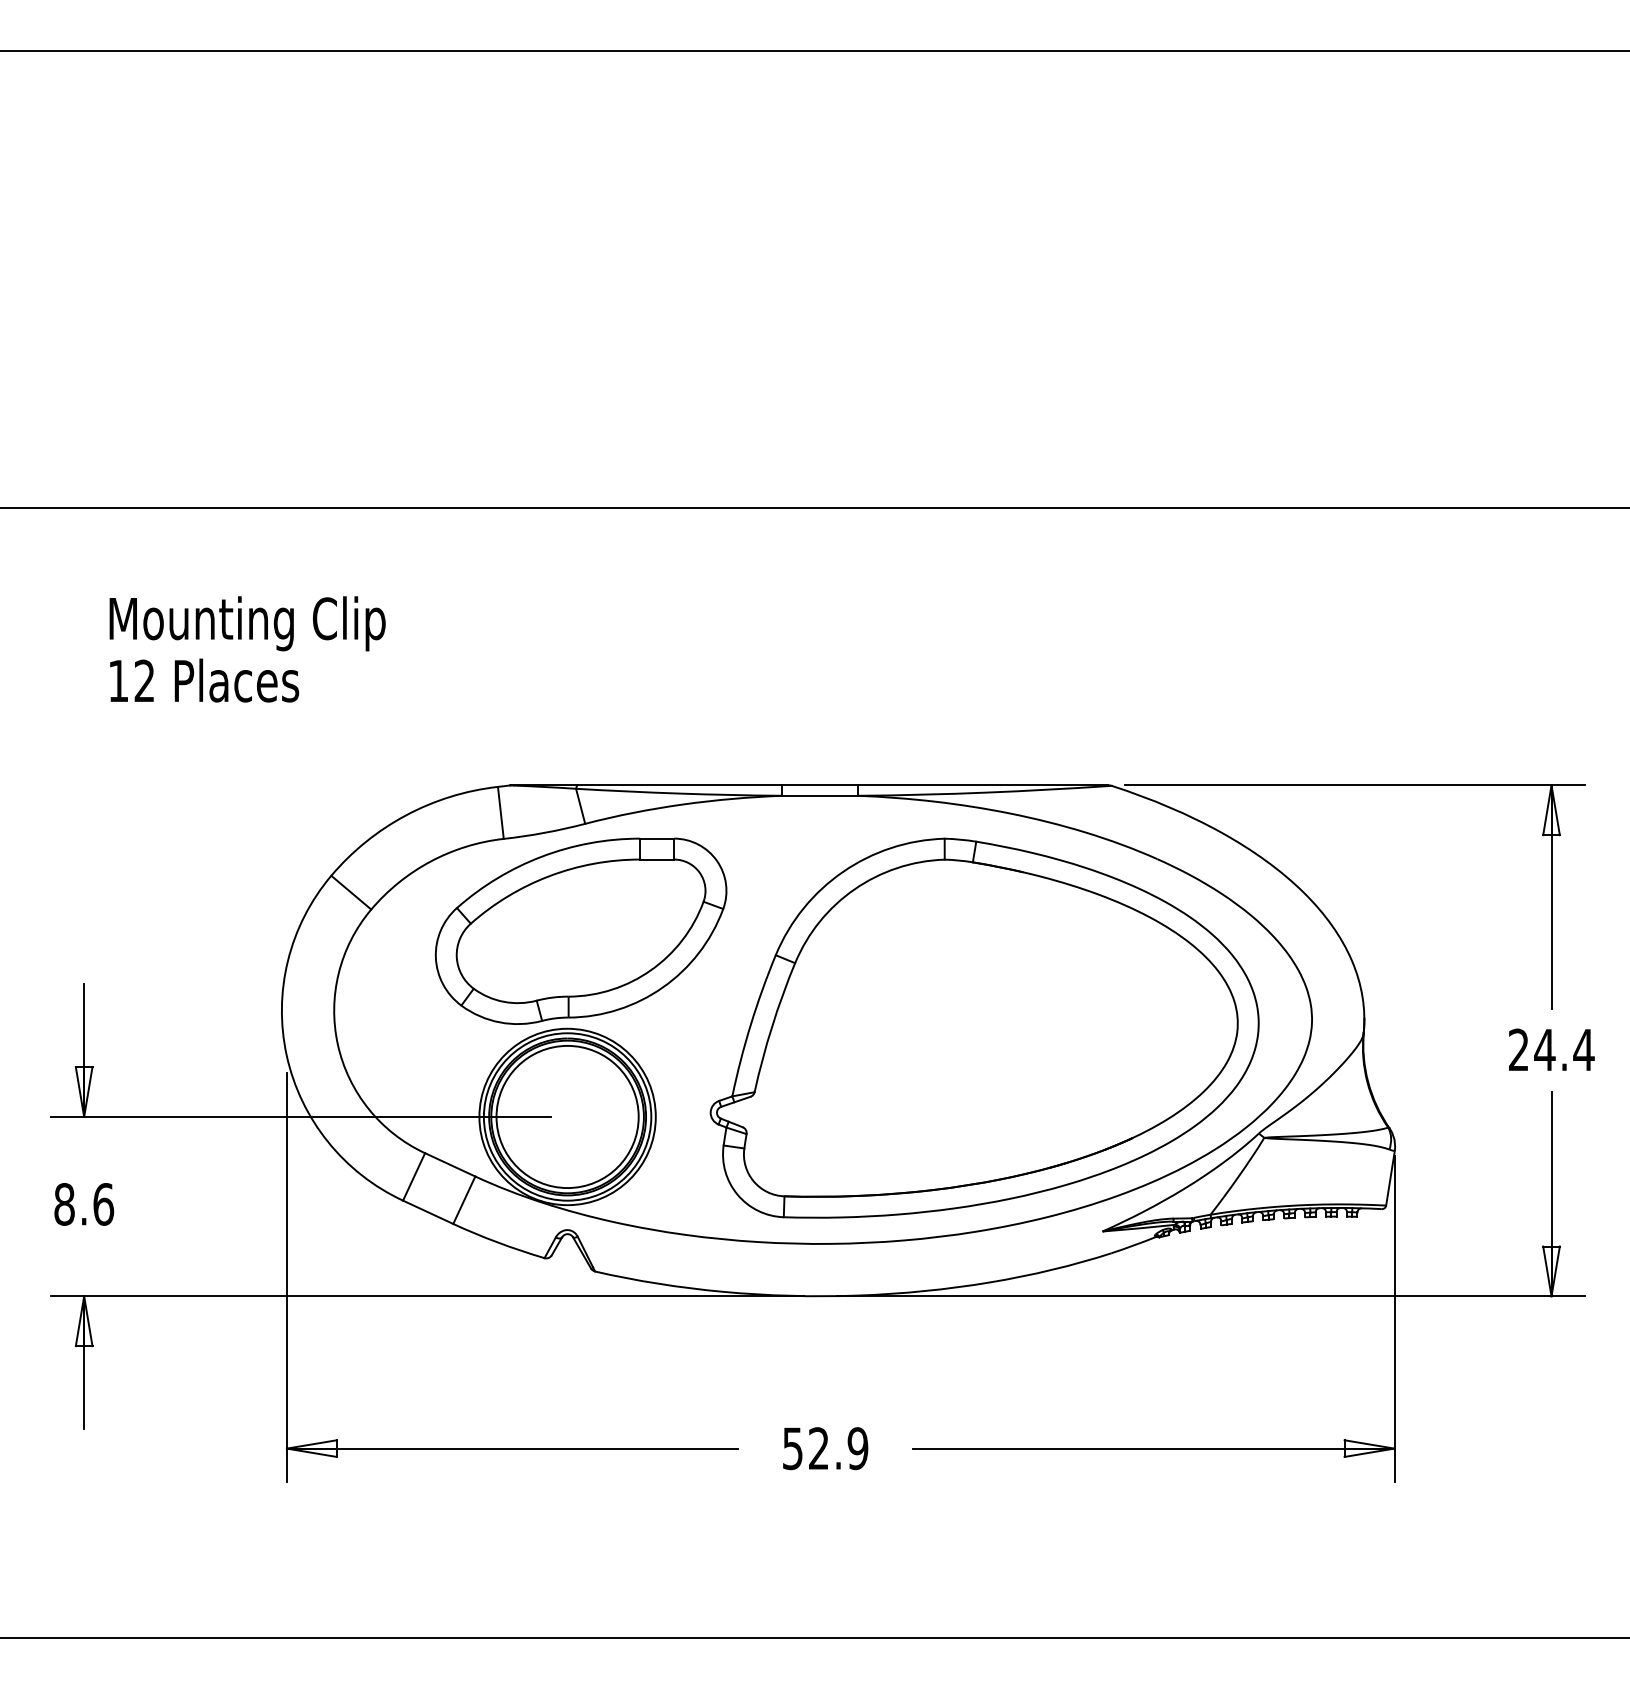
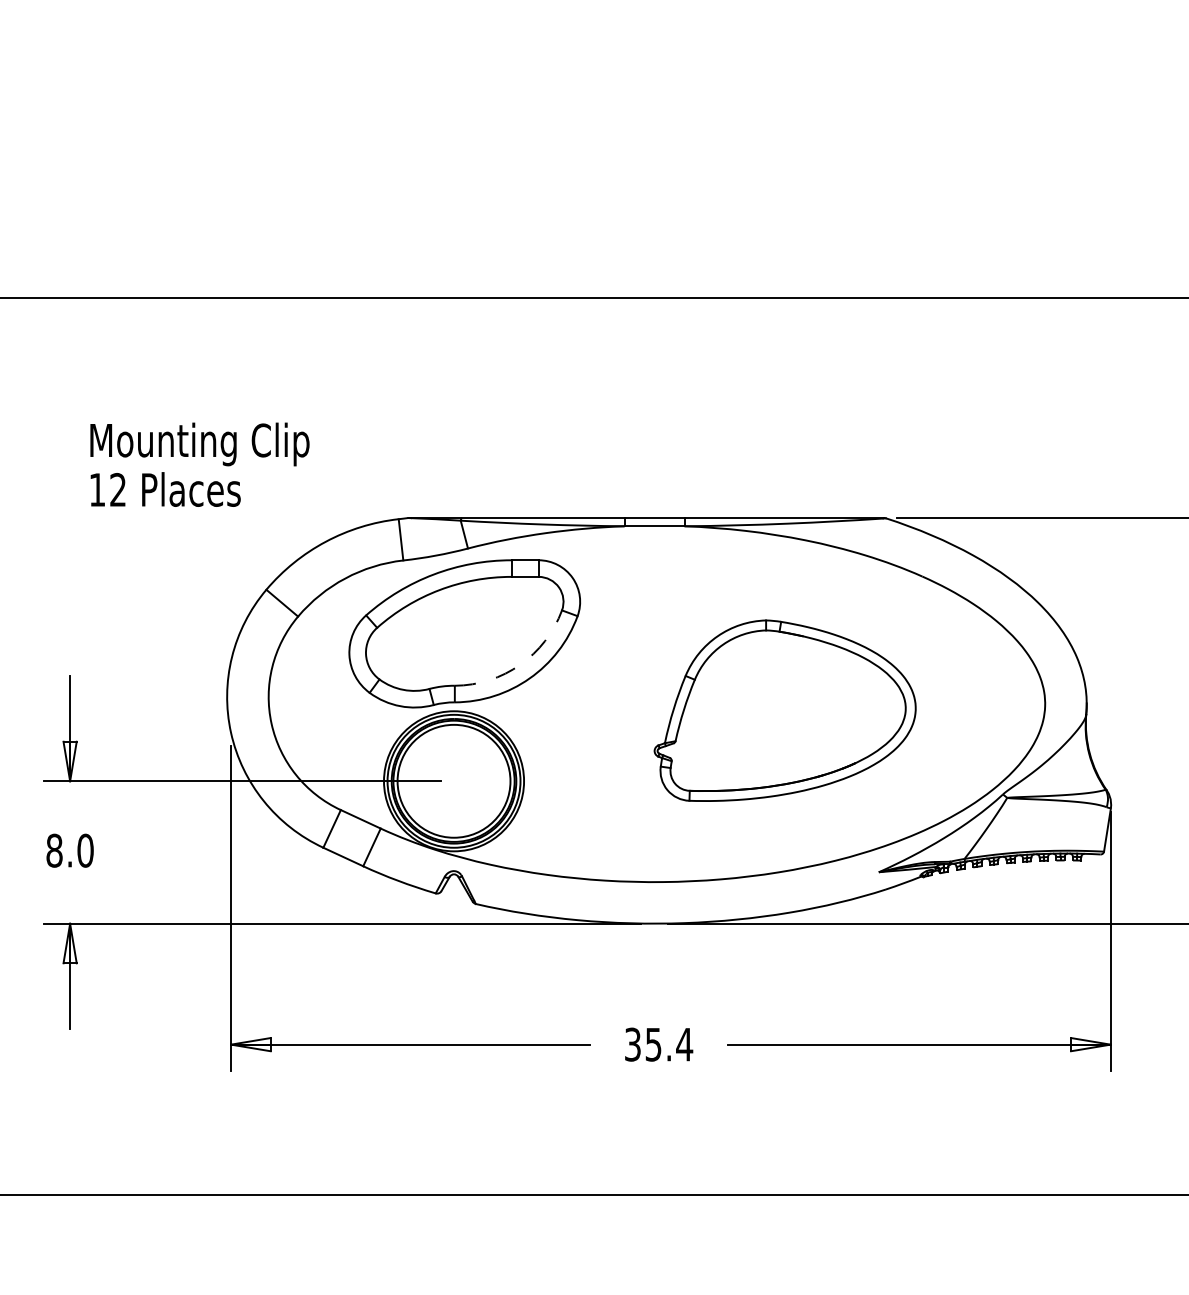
text: (247, 649) -> (199, 464), moved
arc: (650, 970) -> (519, 664), solid -> dashed
part: (984, 1027) -> (785, 710), size x0.6
text: (103, 1204) -> (85, 850), 8.6 -> 8.0
text: (825, 1448) -> (658, 1044), 52.9 -> 35.4

